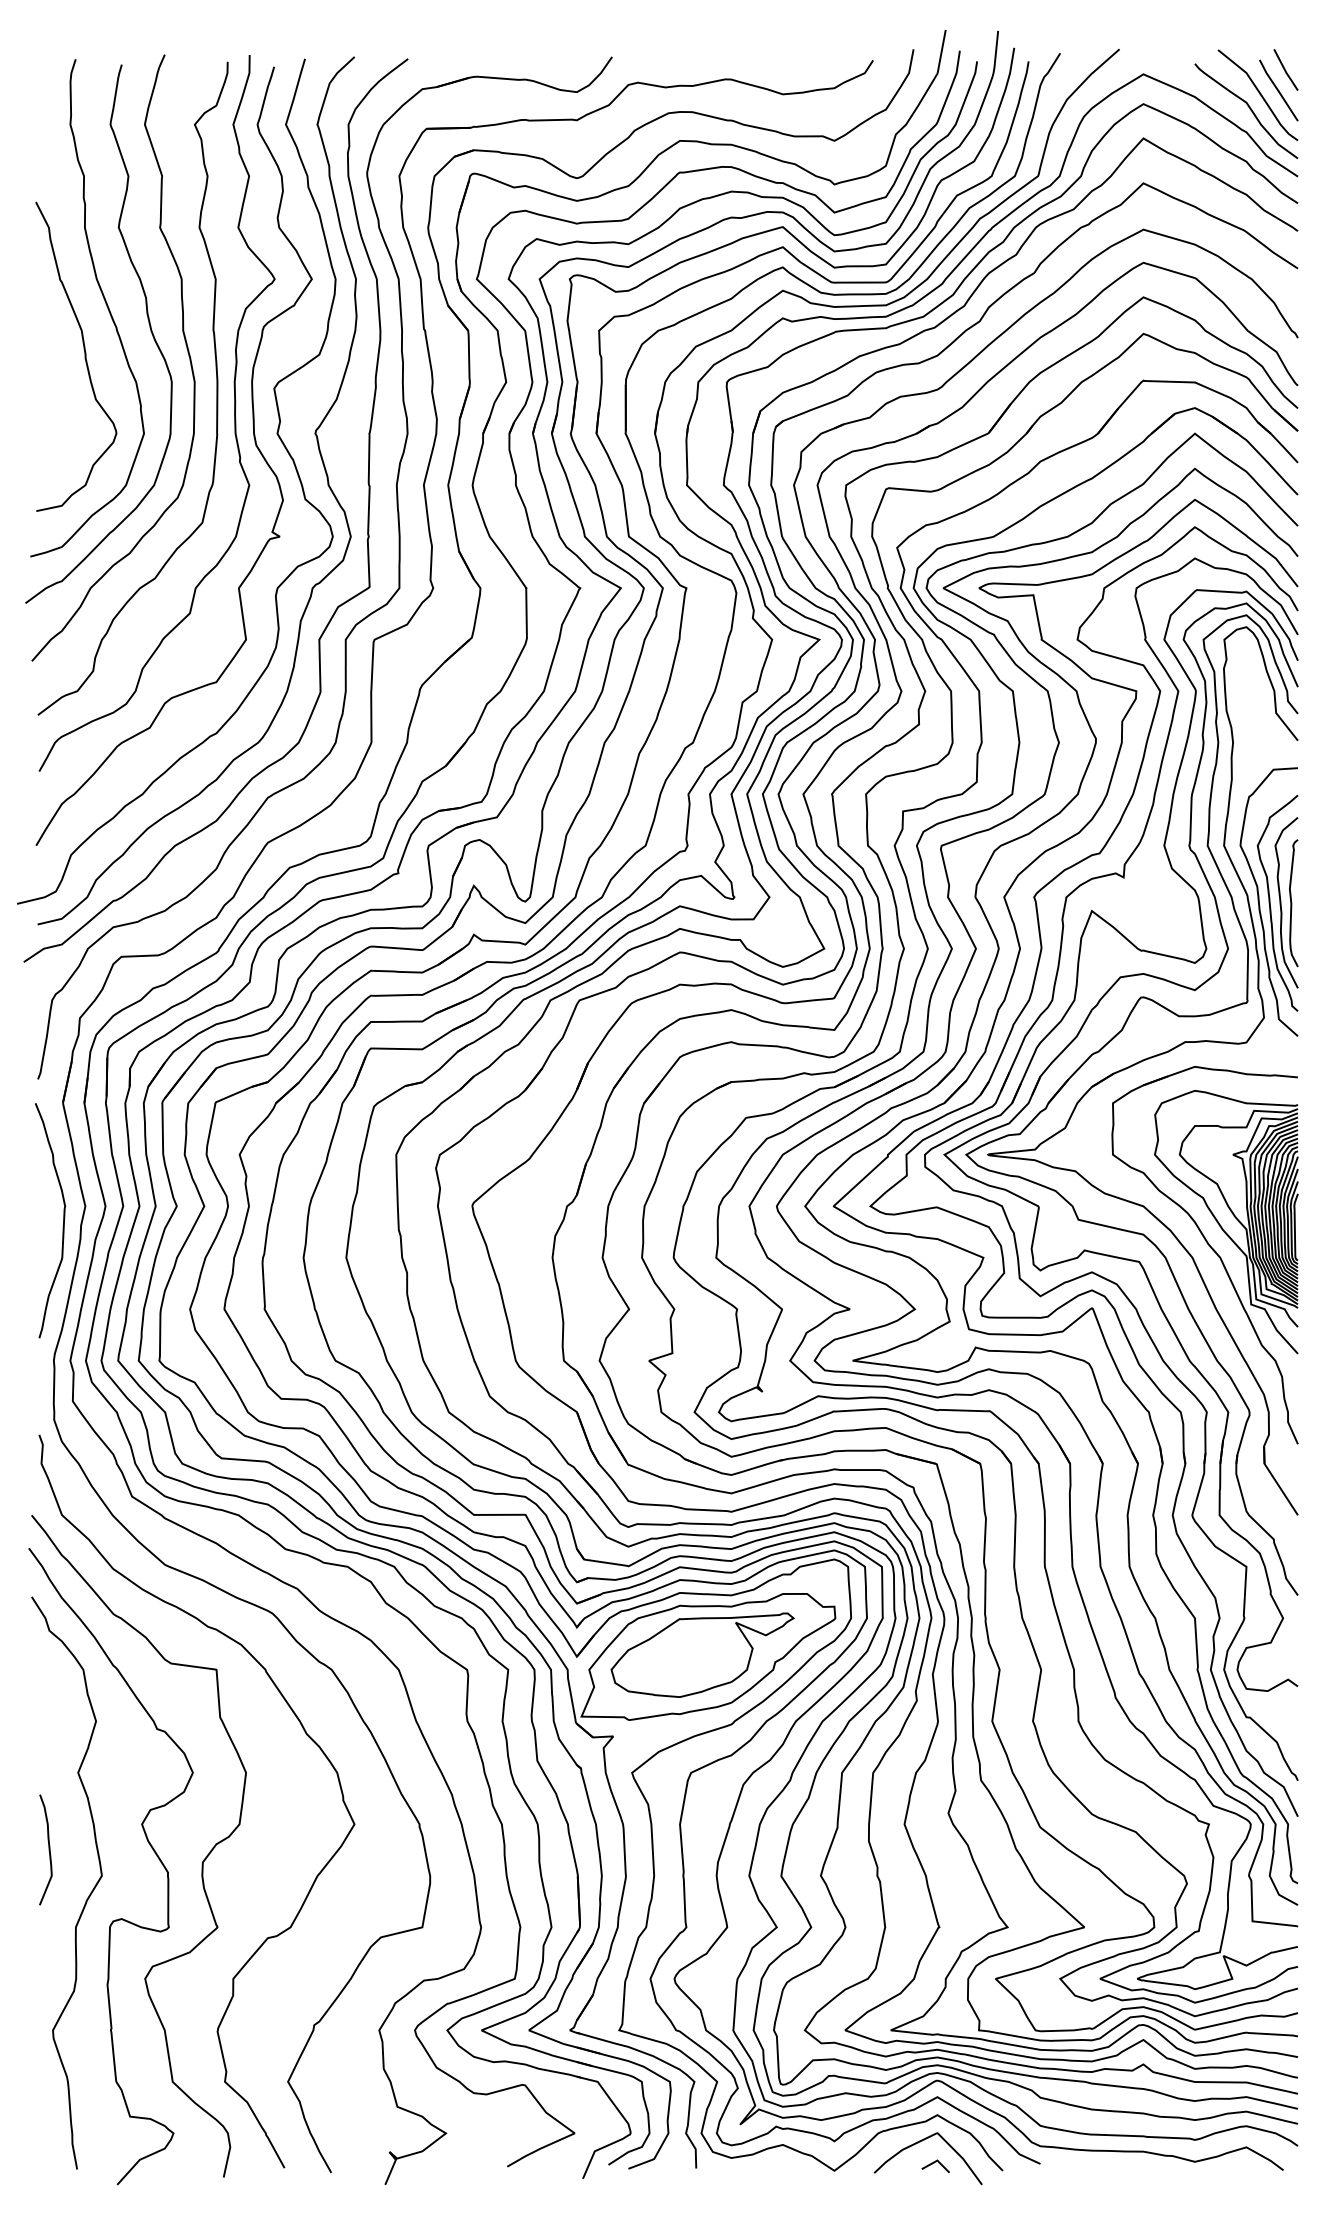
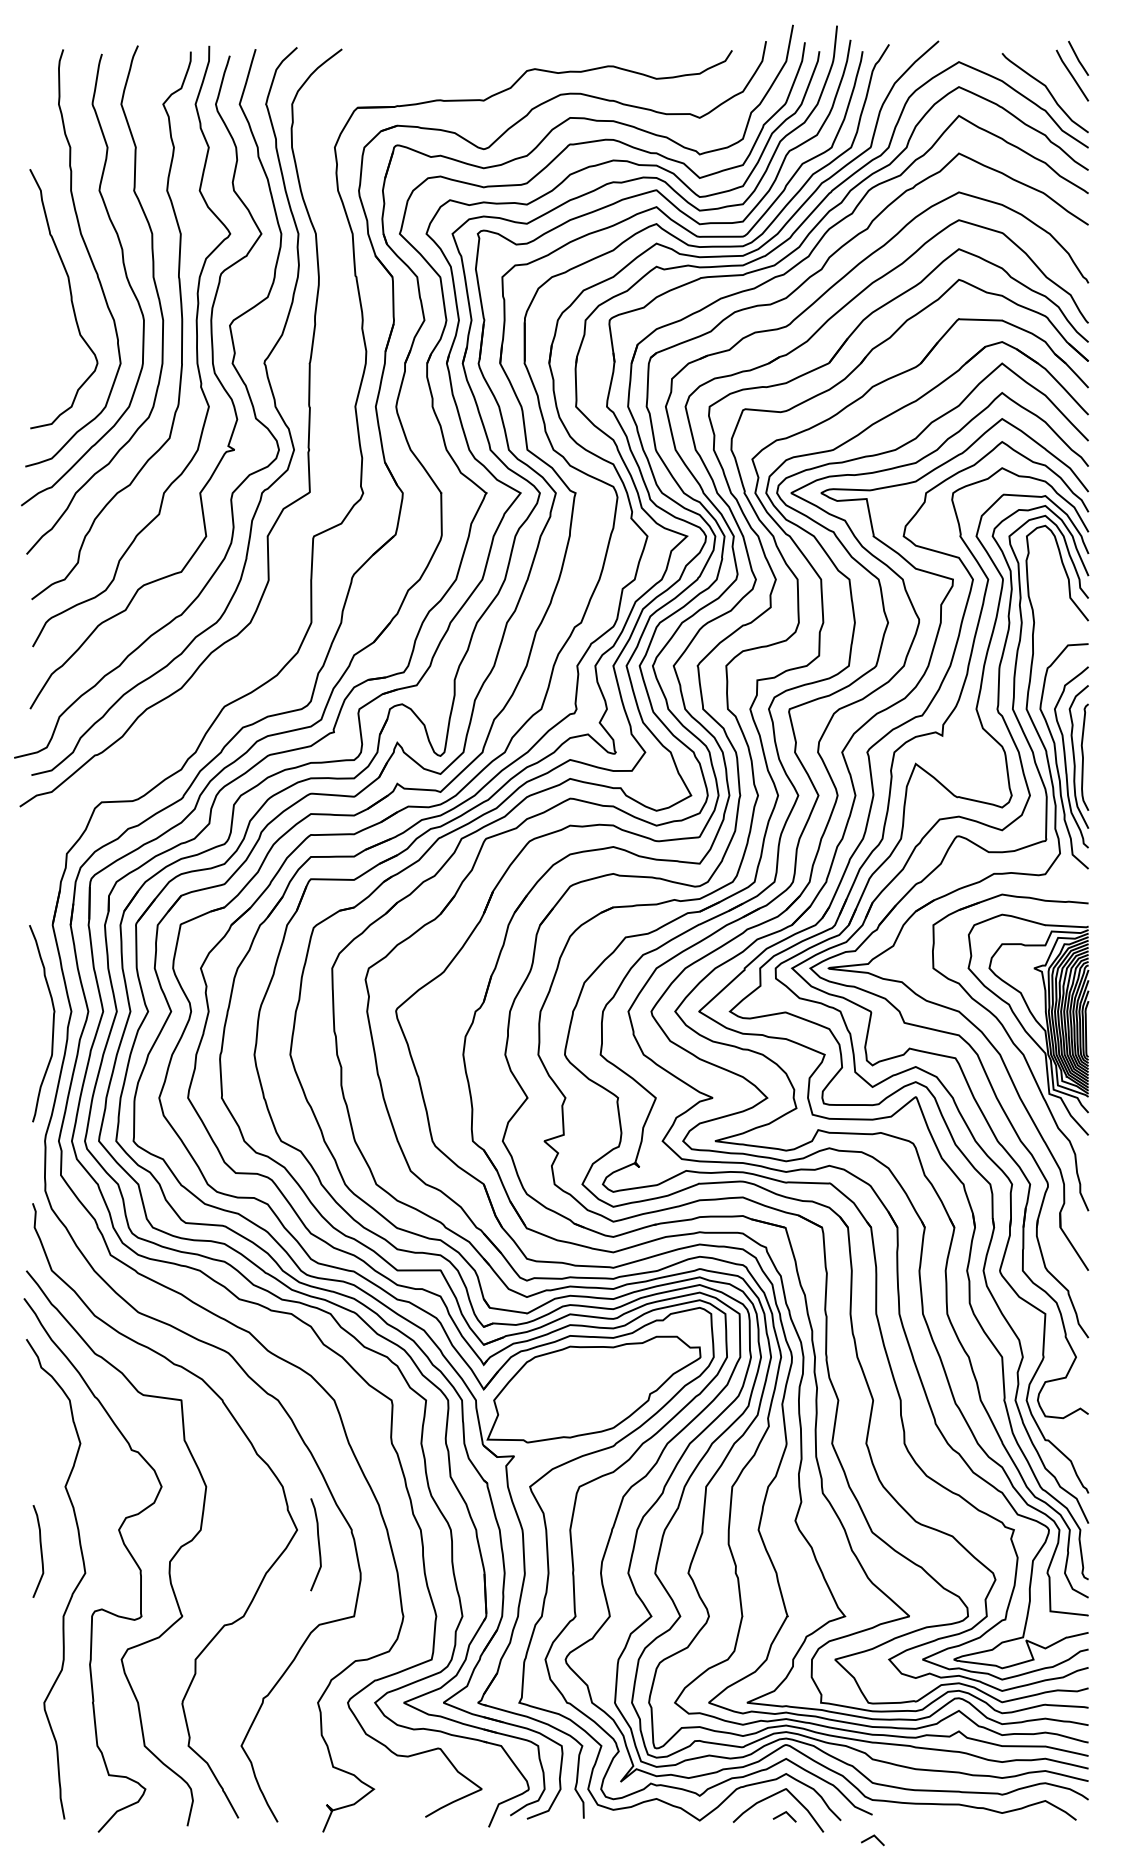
curve: (1259, 94) -> (1056, 79), removed
part: (358, 621) -> (300, 521), removed
part: (702, 1654) -> (589, 1387), removed
curve: (379, 1841) -> (318, 1544), added
line: (1039, 2191) -> (871, 1837), added

